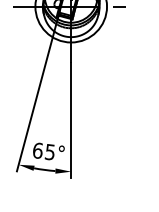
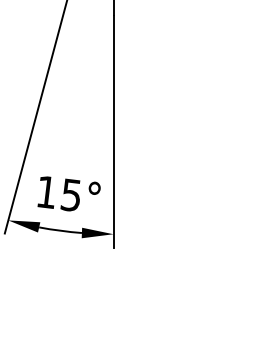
text: (37, 150) -> (45, 191), 65° -> 15°

